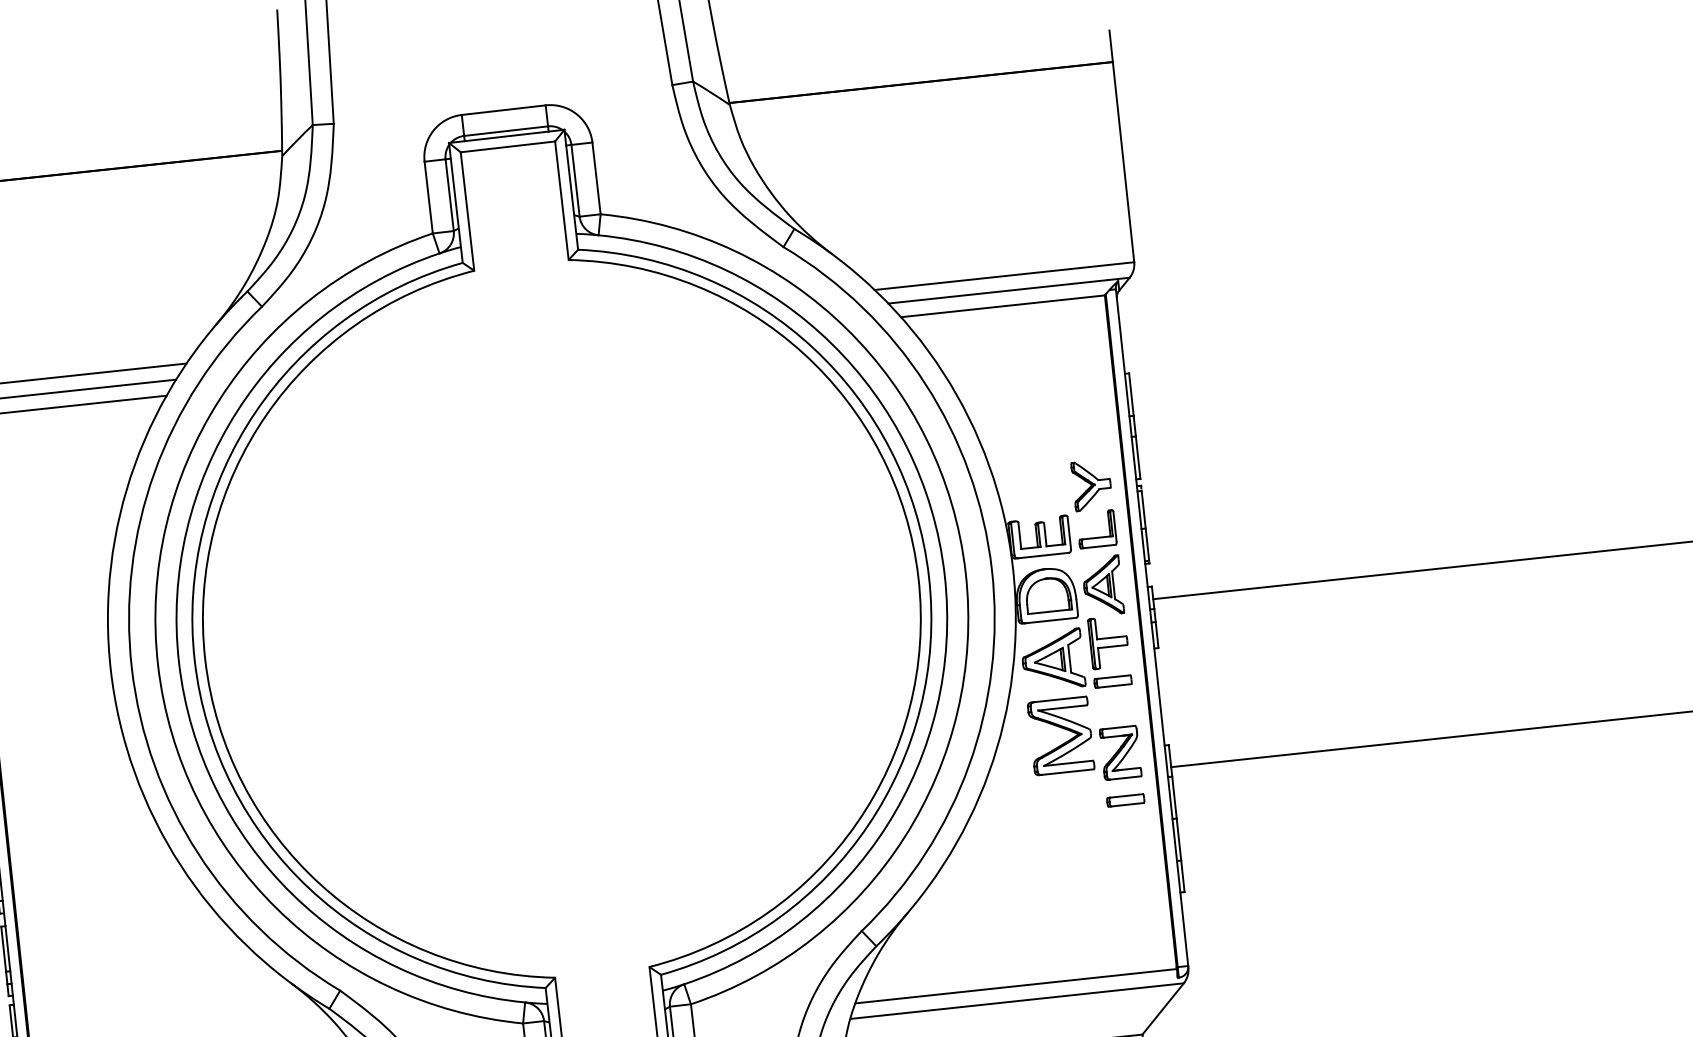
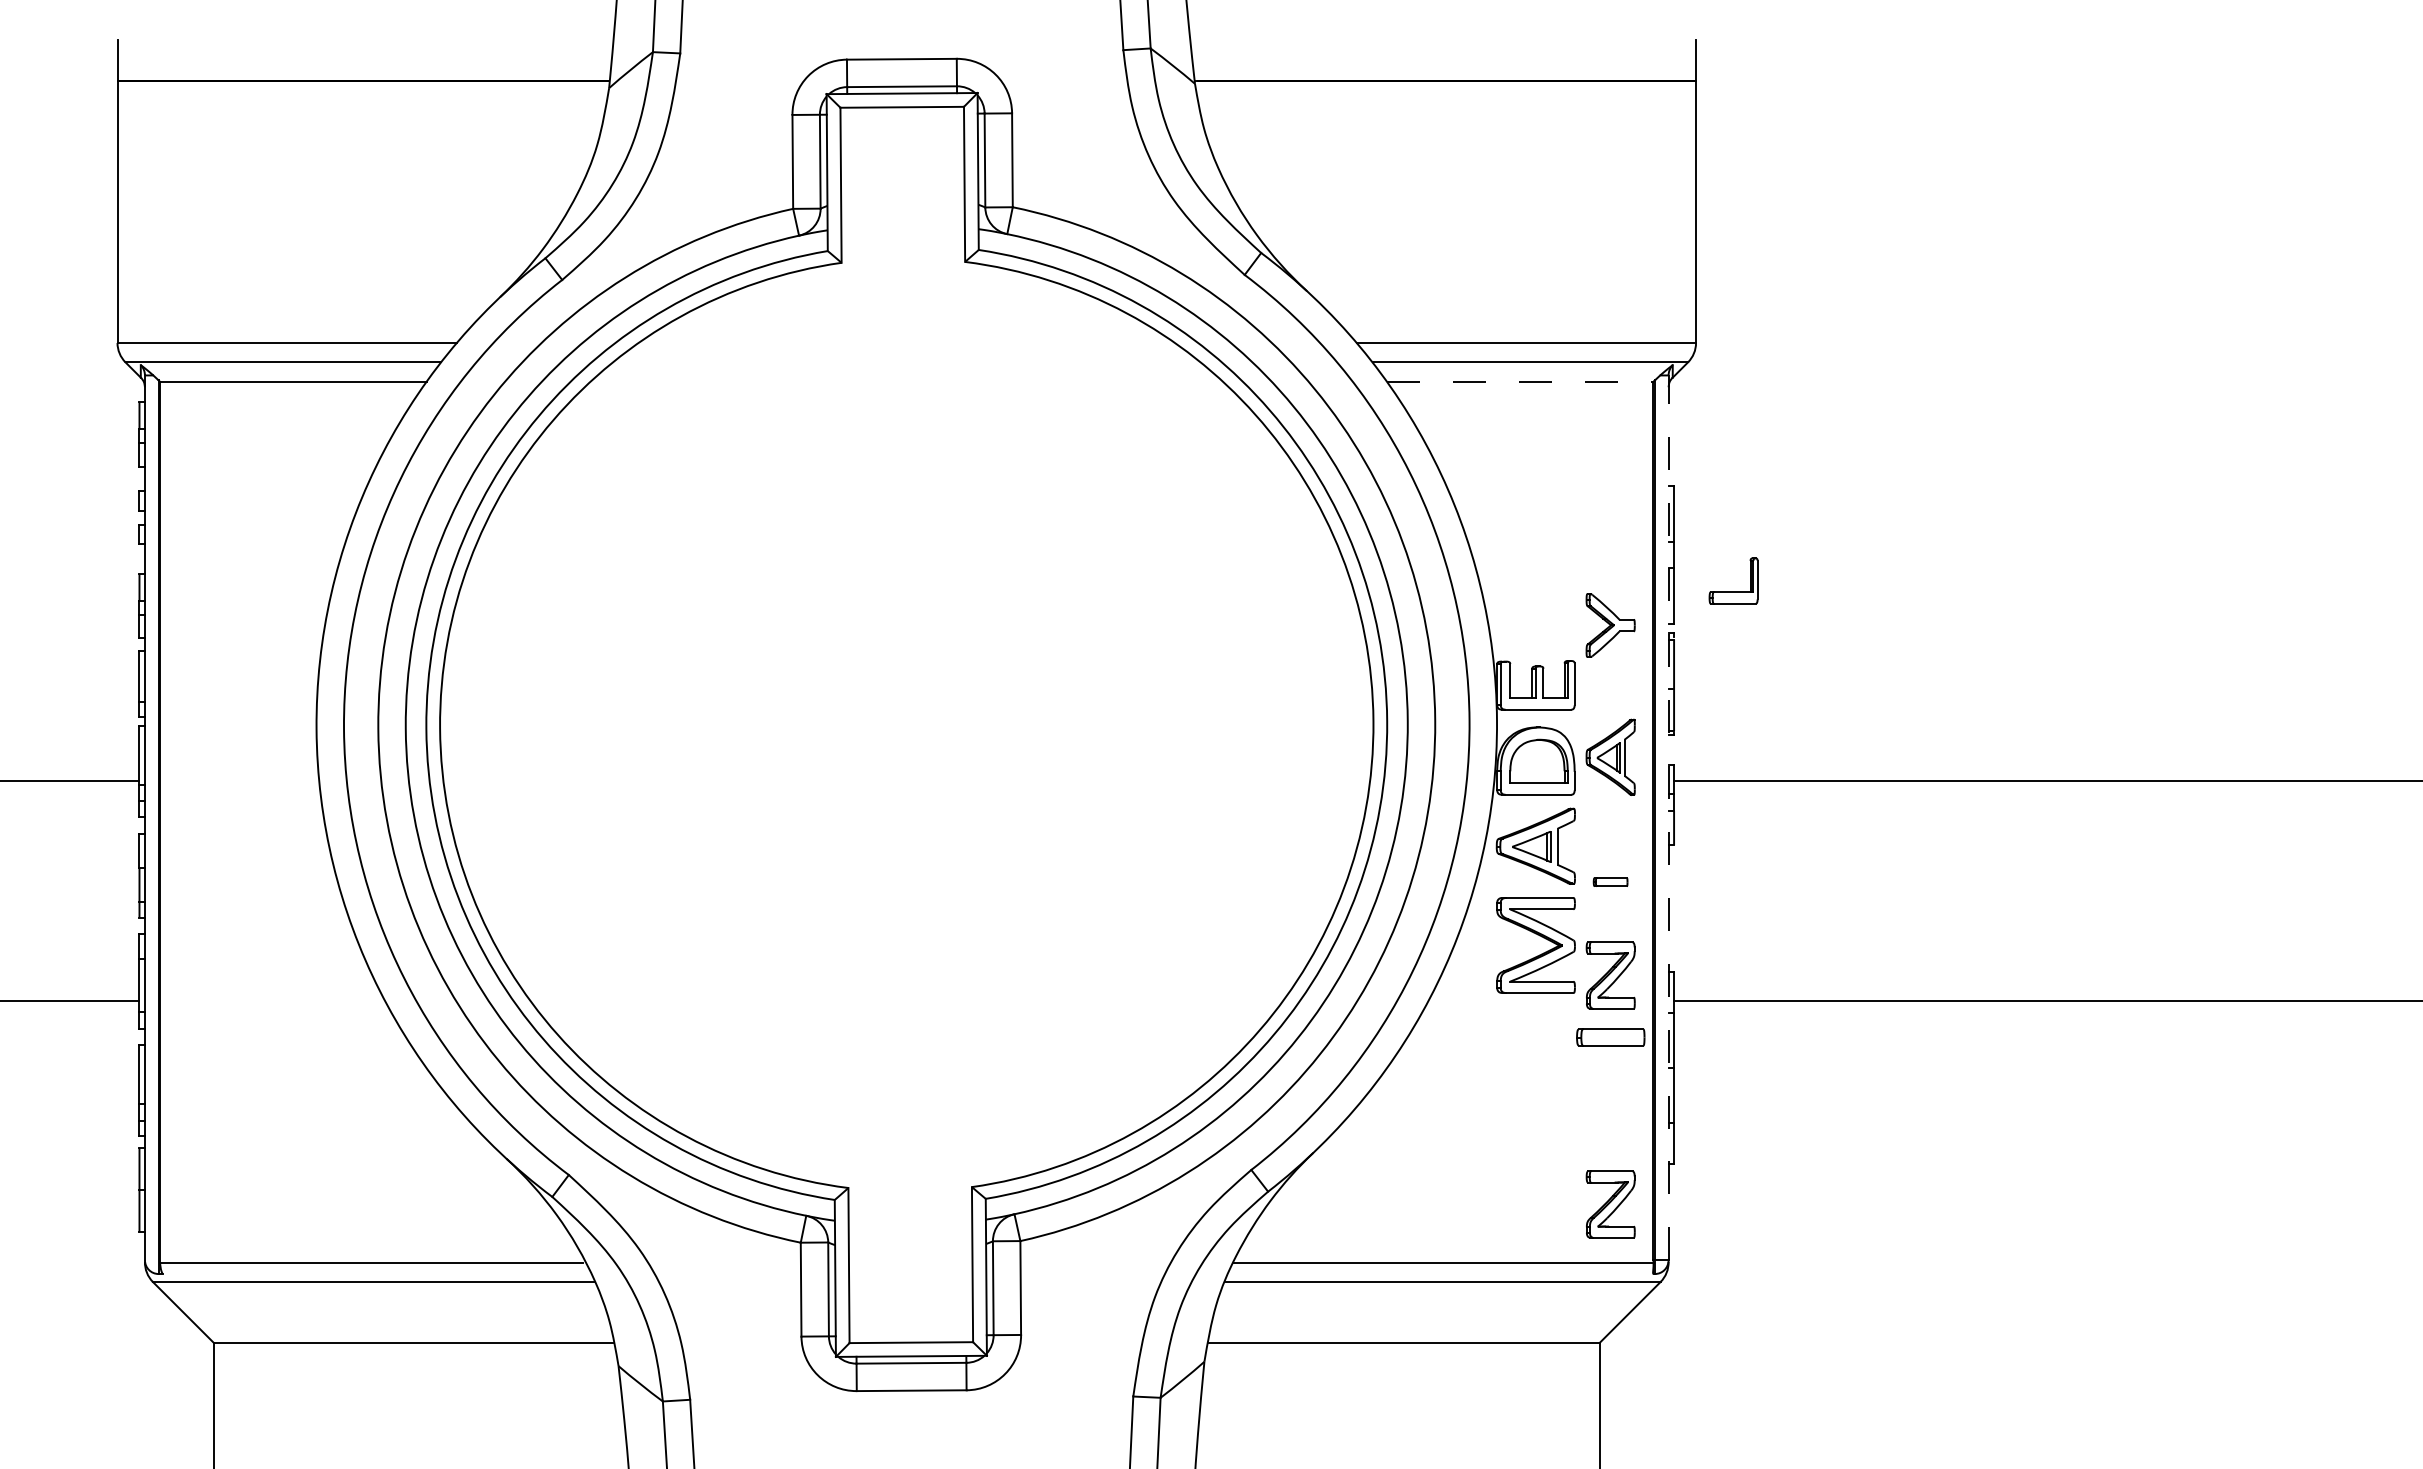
line: (1003, 306) -> (1520, 381), solid -> dashed
part: (1097, 537) -> (1733, 591), moved
line: (1151, 627) -> (1668, 817), solid -> dashed
part: (1108, 642) -> (1610, 830), removed
part: (1112, 681) -> (1610, 881), size x0.7
part: (1125, 800) -> (1610, 1037), size x1.4
part: (1139, 928) -> (1610, 1204), added

